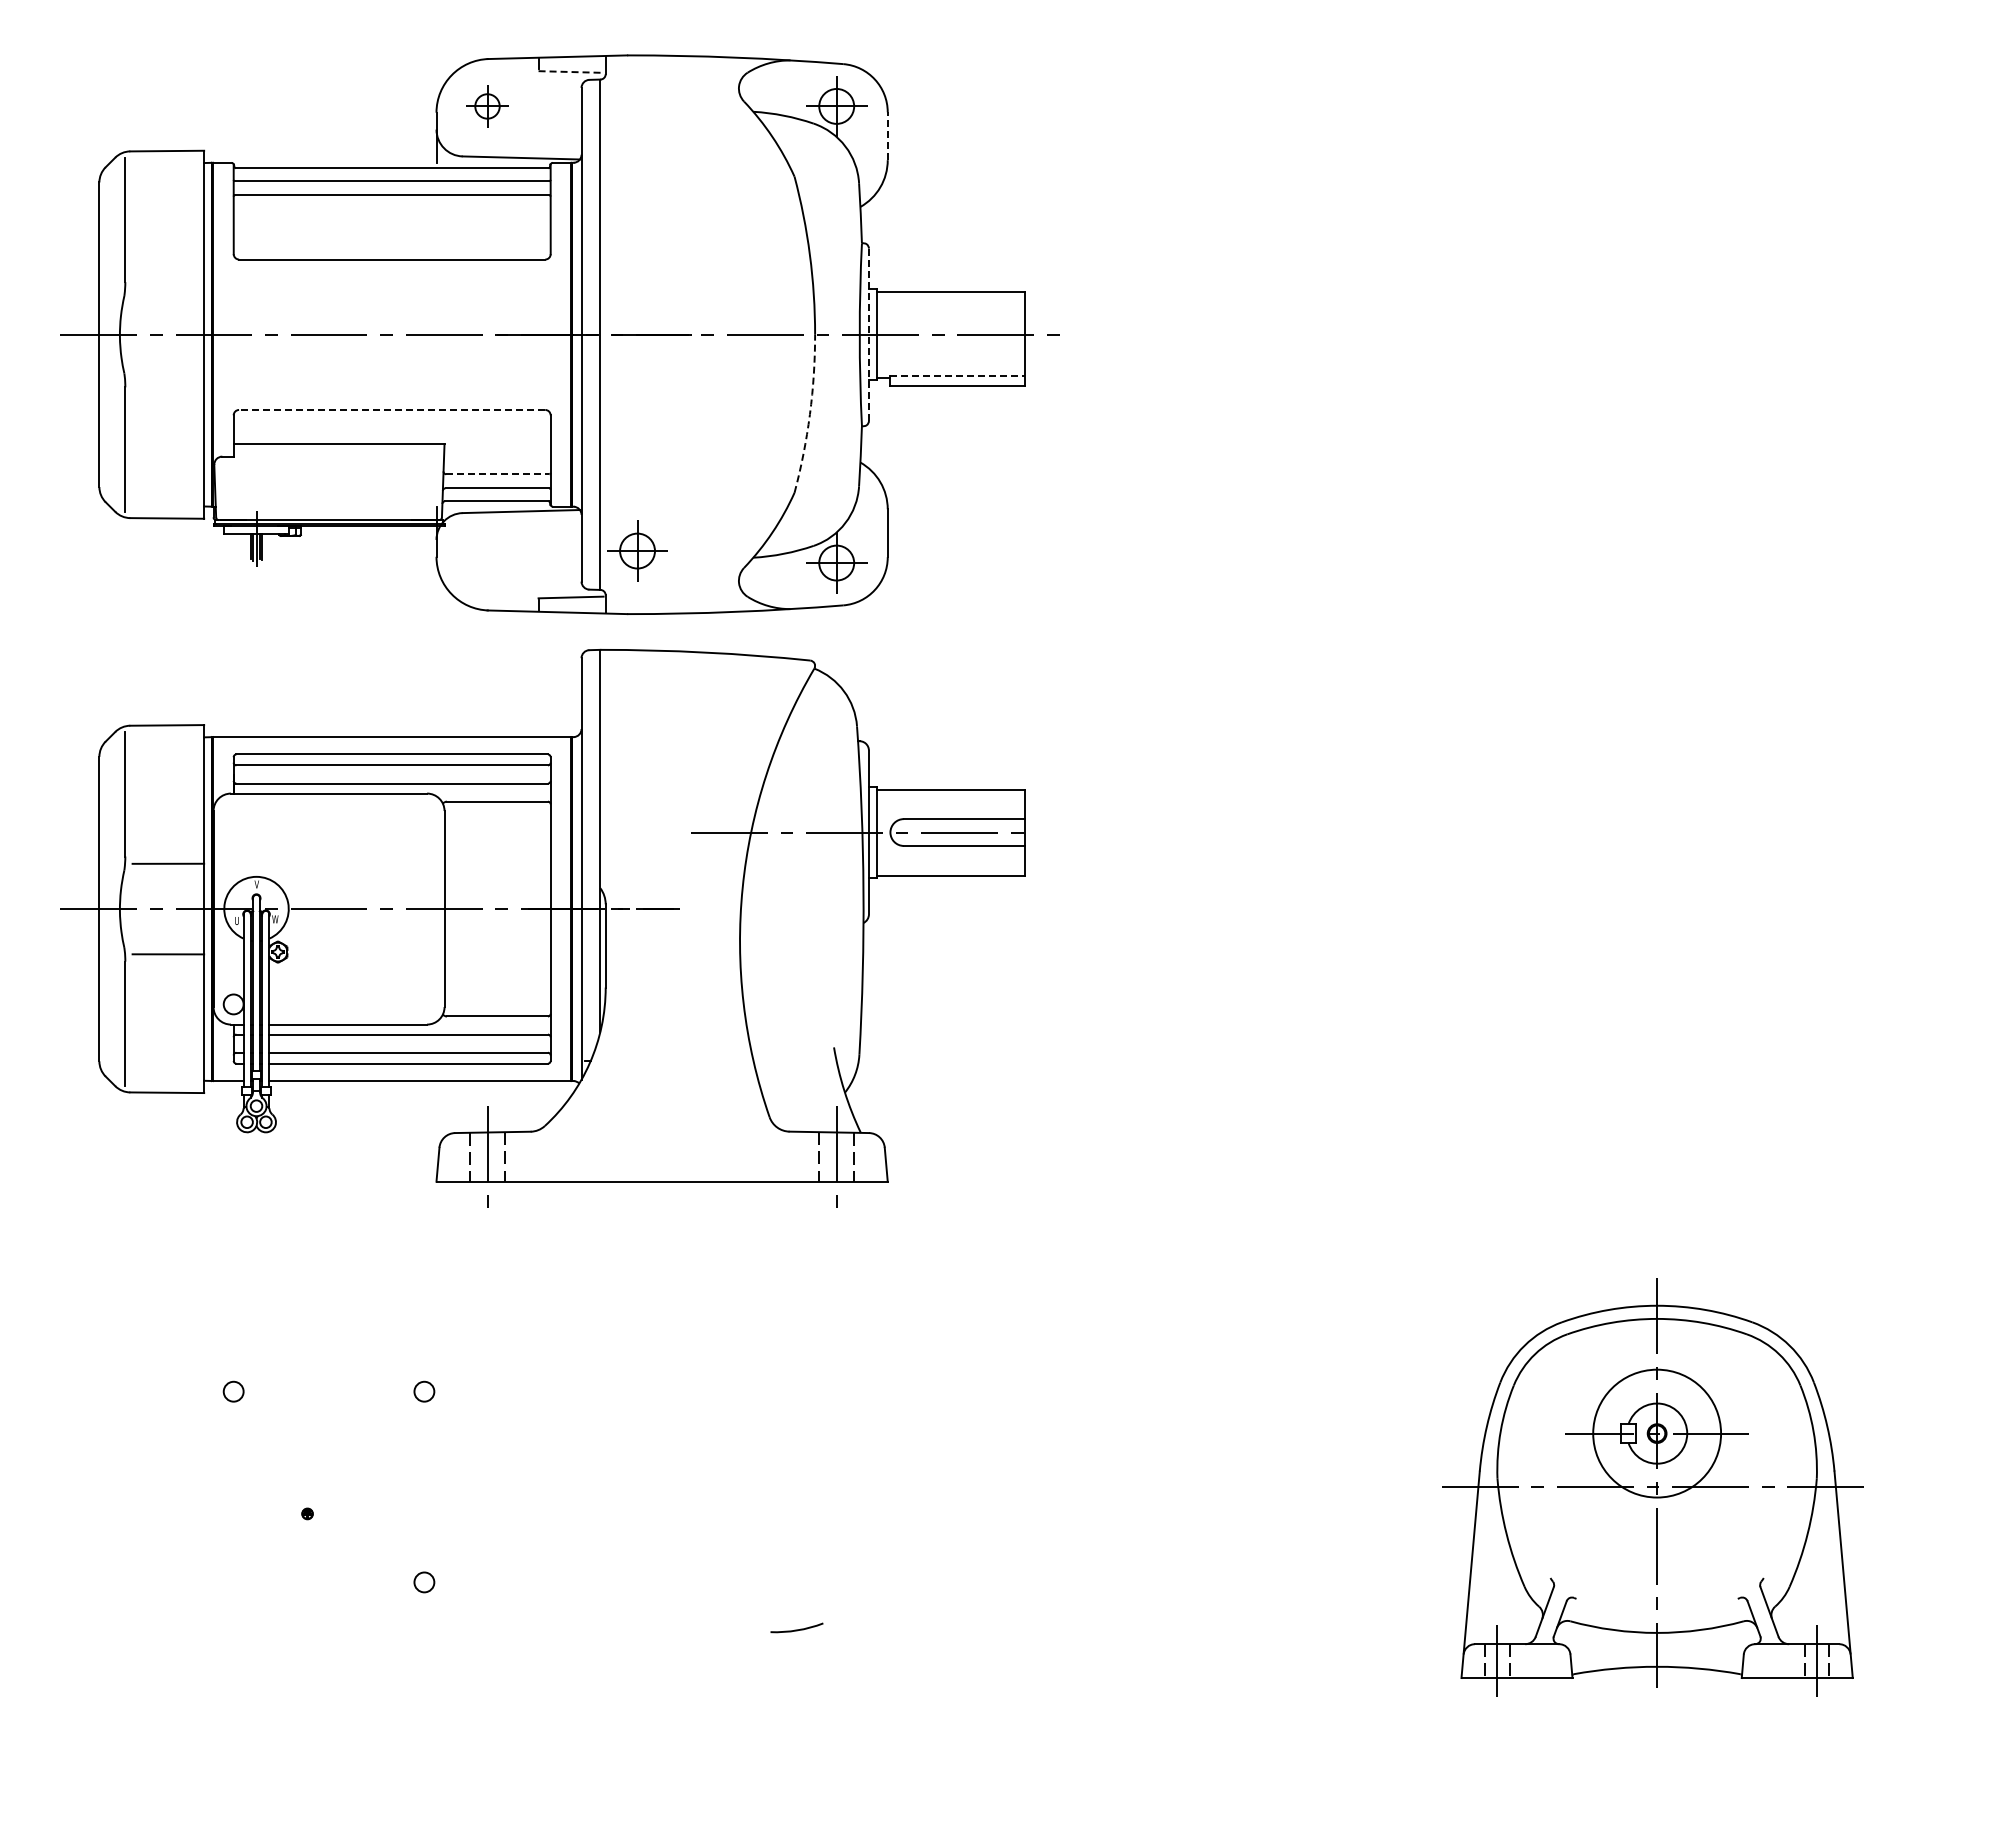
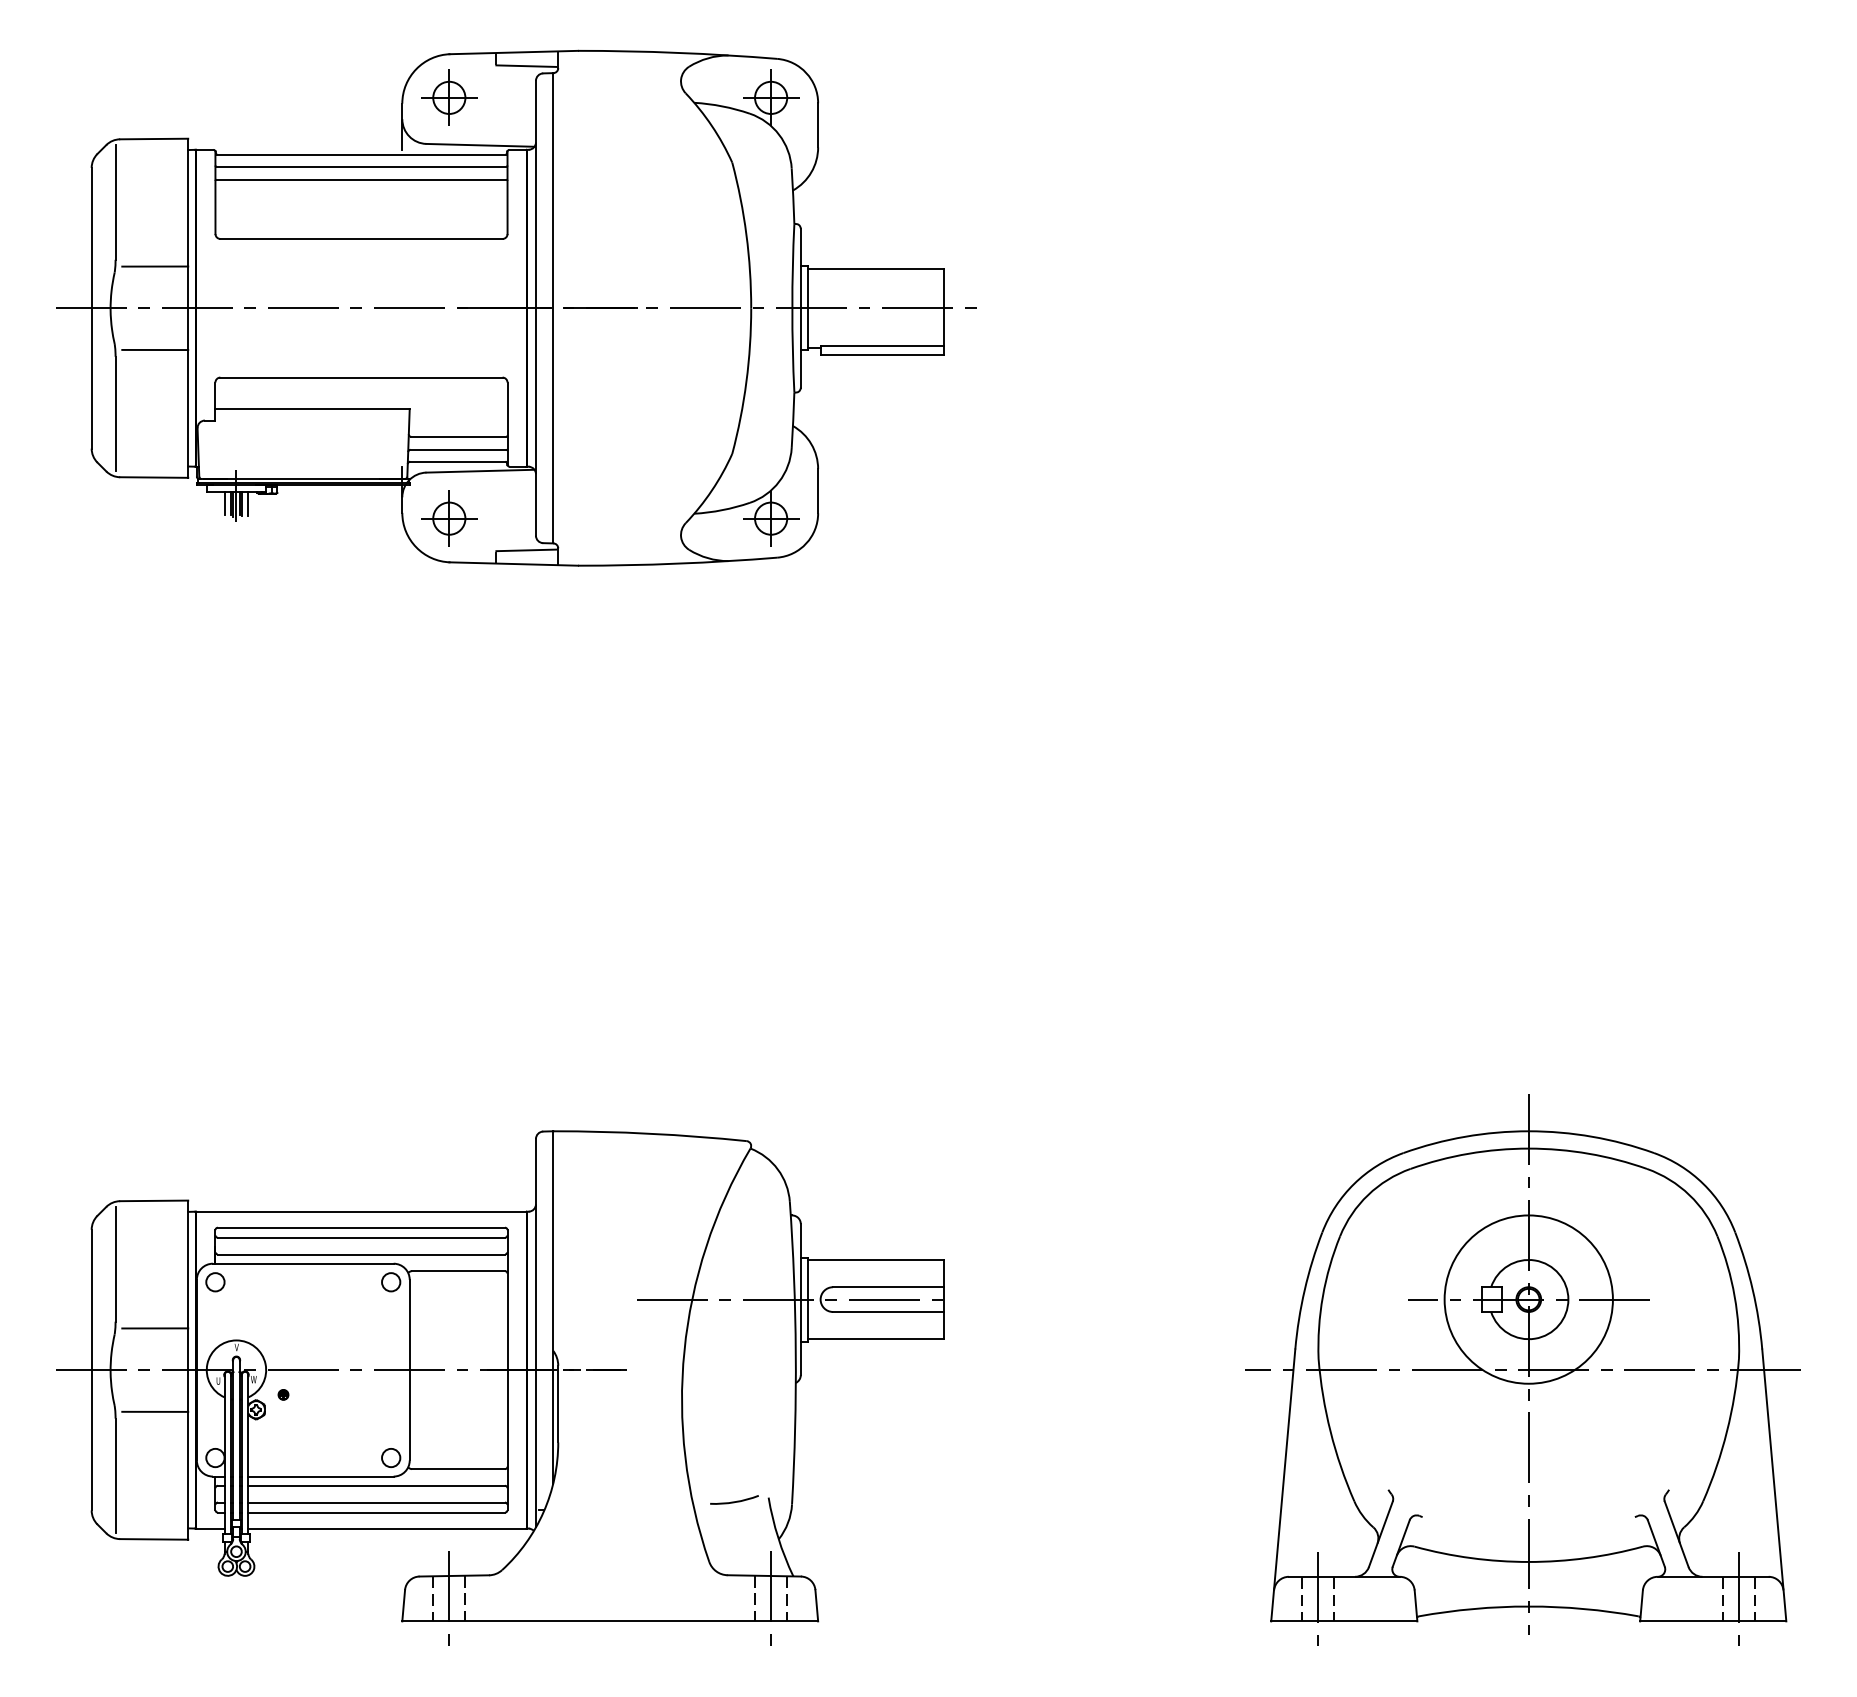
line: (571, 72) -> (526, 66), dashed -> solid
part: (487, 106) -> (449, 97), size x1.43
line: (887, 136) -> (817, 125), dashed -> solid
line: (168, 289) -> (155, 266), added
line: (868, 334) -> (800, 308), dashed -> solid
line: (958, 375) -> (883, 345), dashed -> solid
line: (168, 380) -> (155, 350), added
line: (391, 409) -> (360, 377), dashed -> solid
arc: (809, 414) -> (746, 381), dashed -> solid
line: (497, 474) -> (458, 437), dashed -> solid
line: (243, 546) -> (224, 503), added
line: (269, 546) -> (248, 503), added
part: (637, 550) -> (449, 518), moved
part: (542, 927) -> (500, 1387), moved
part: (1652, 1487) -> (1522, 1370), size x1.43

